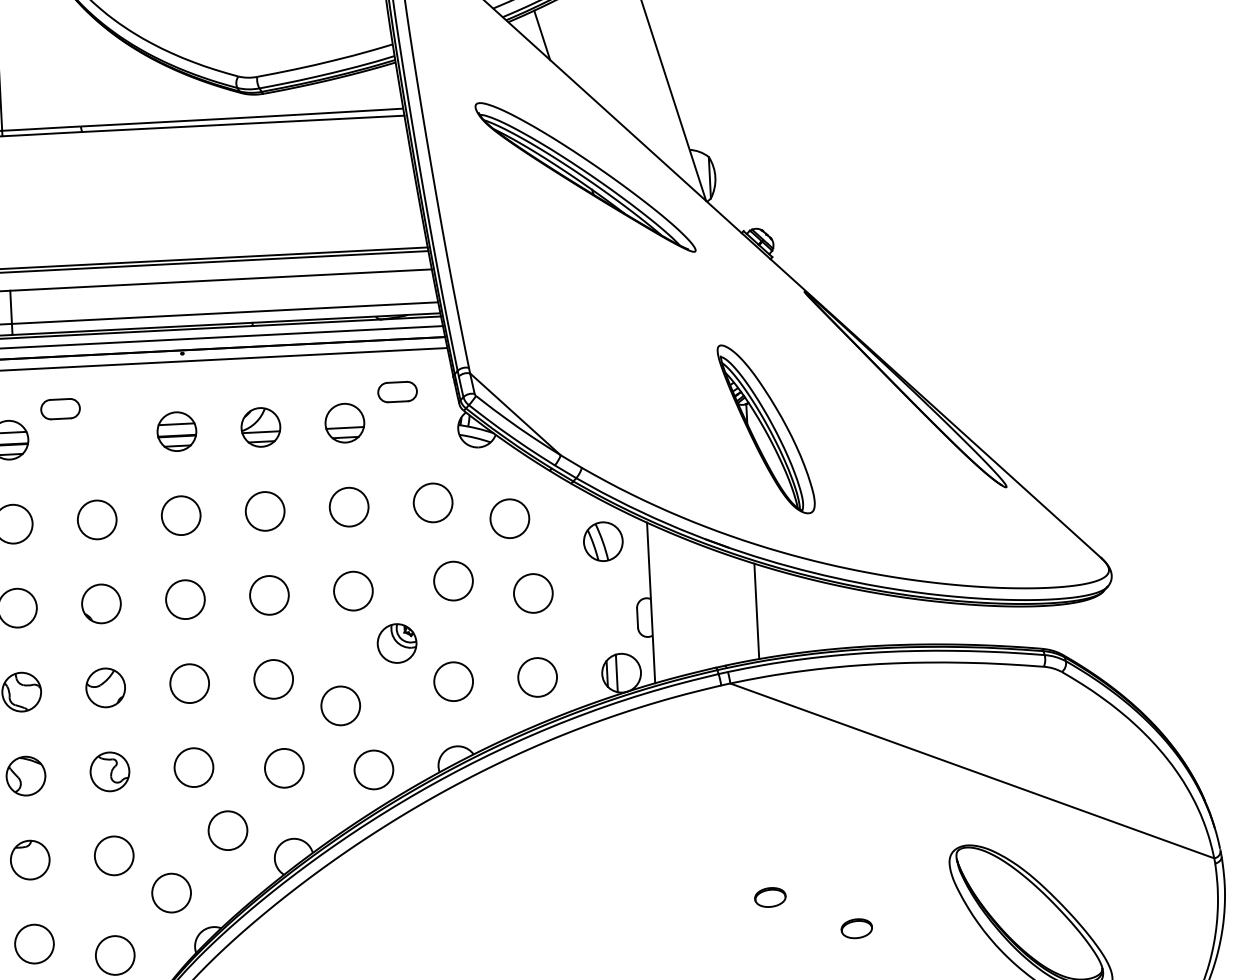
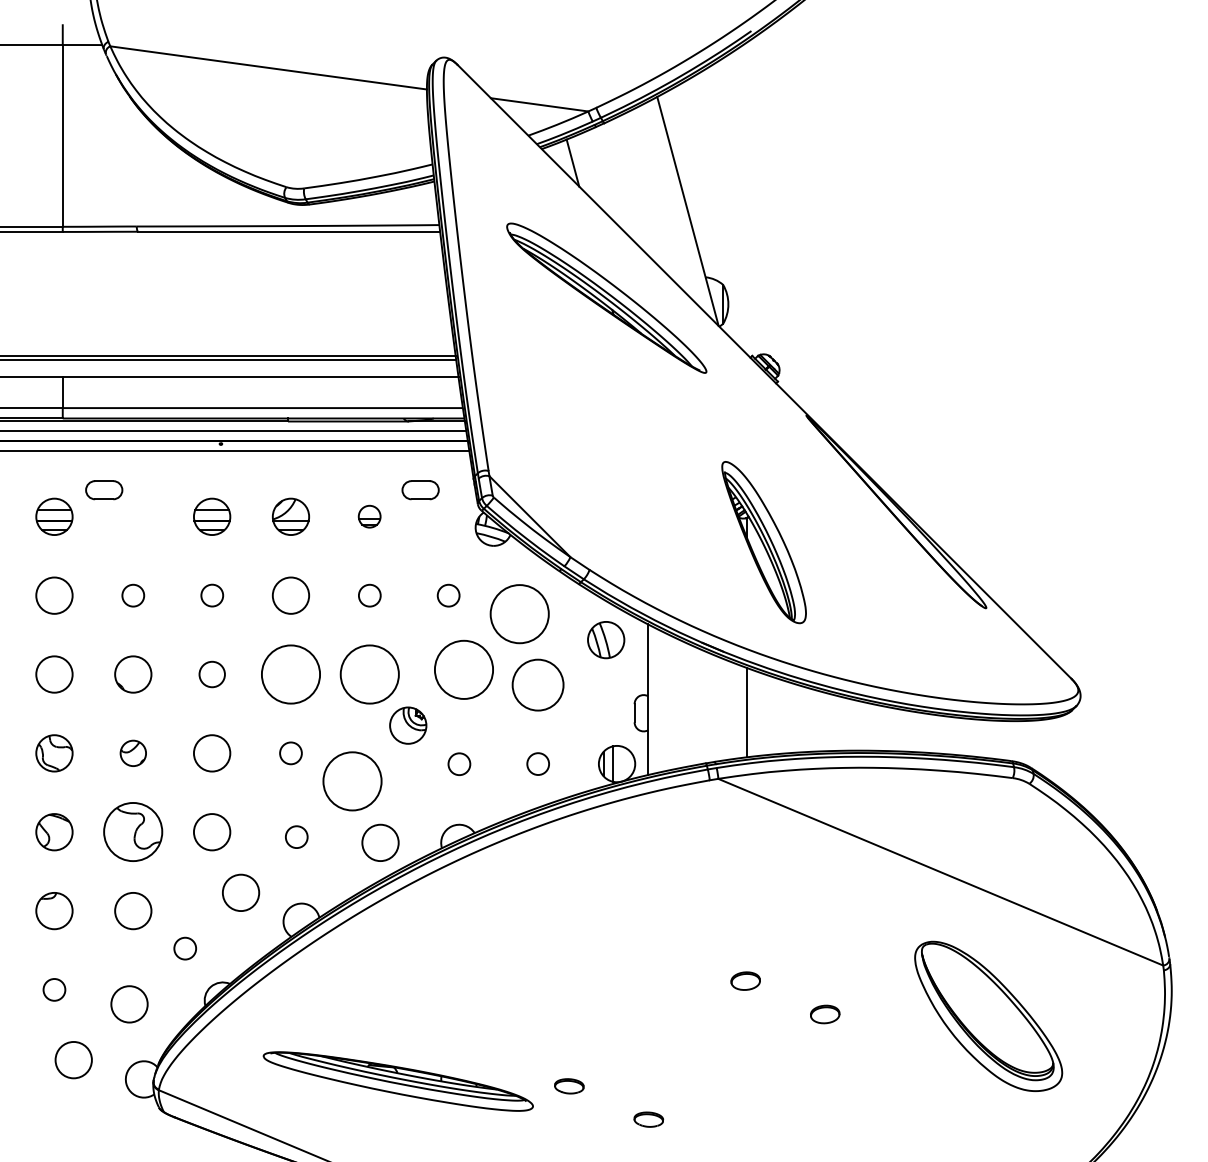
part: (344, 422) -> (369, 516), size x0.6
circle: (432, 502) -> (448, 595), size x0.6
circle: (348, 506) -> (369, 595), size x0.6
circle: (181, 515) -> (212, 595), size x0.6
circle: (97, 519) -> (133, 595), size x0.6
circle: (509, 519) -> (519, 614), size x1.6
circle: (452, 580) -> (463, 669), size x1.6
circle: (353, 591) -> (369, 674), size x1.6
circle: (533, 593) -> (538, 685), size x1.4
circle: (268, 595) -> (290, 674), size x1.6
circle: (185, 599) -> (212, 674), size x0.7
circle: (537, 676) -> (538, 763), size x0.6
circle: (273, 679) -> (290, 753), size x0.6
circle: (453, 682) -> (459, 764), size x0.6
part: (105, 688) -> (133, 753), size x0.7
circle: (340, 706) -> (352, 781), size x1.6
circle: (284, 767) -> (296, 836), size x0.6
part: (110, 772) -> (133, 832), size x1.6
circle: (171, 892) -> (185, 948), size x0.6
circle: (34, 943) -> (54, 989), size x0.6

